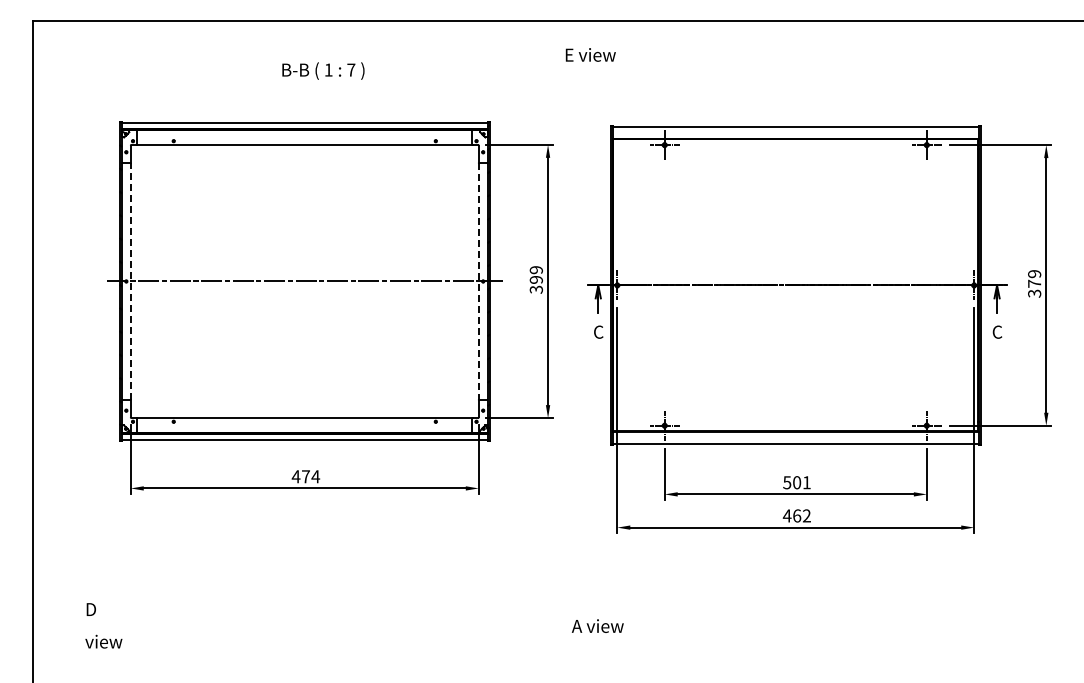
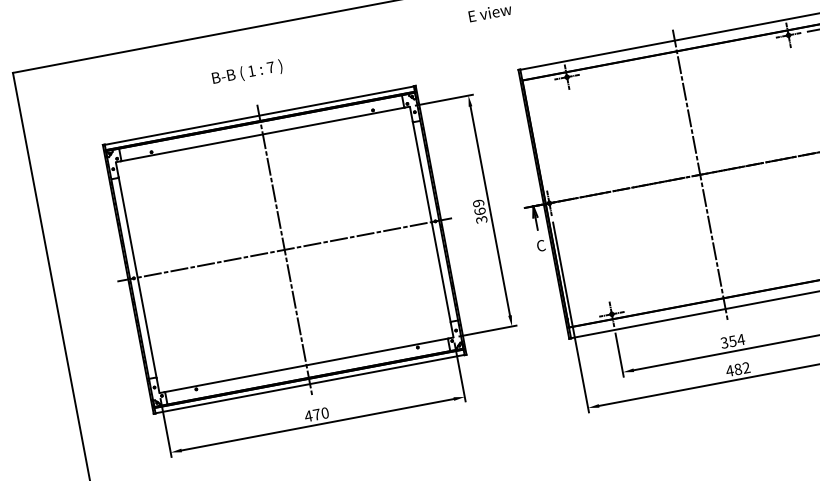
text: (323, 70) -> (247, 72), moved
text: (535, 279) -> (479, 211), 399 -> 369
line: (130, 281) -> (137, 277), dashed -> solid
line: (304, 281) -> (284, 249), added
line: (478, 281) -> (431, 222), dashed -> solid
line: (795, 285) -> (700, 174), added
text: (315, 476) -> (324, 412), 474 -> 470
text: (797, 482) -> (733, 341), 501 -> 354
text: (797, 515) -> (738, 368), 462 -> 482

